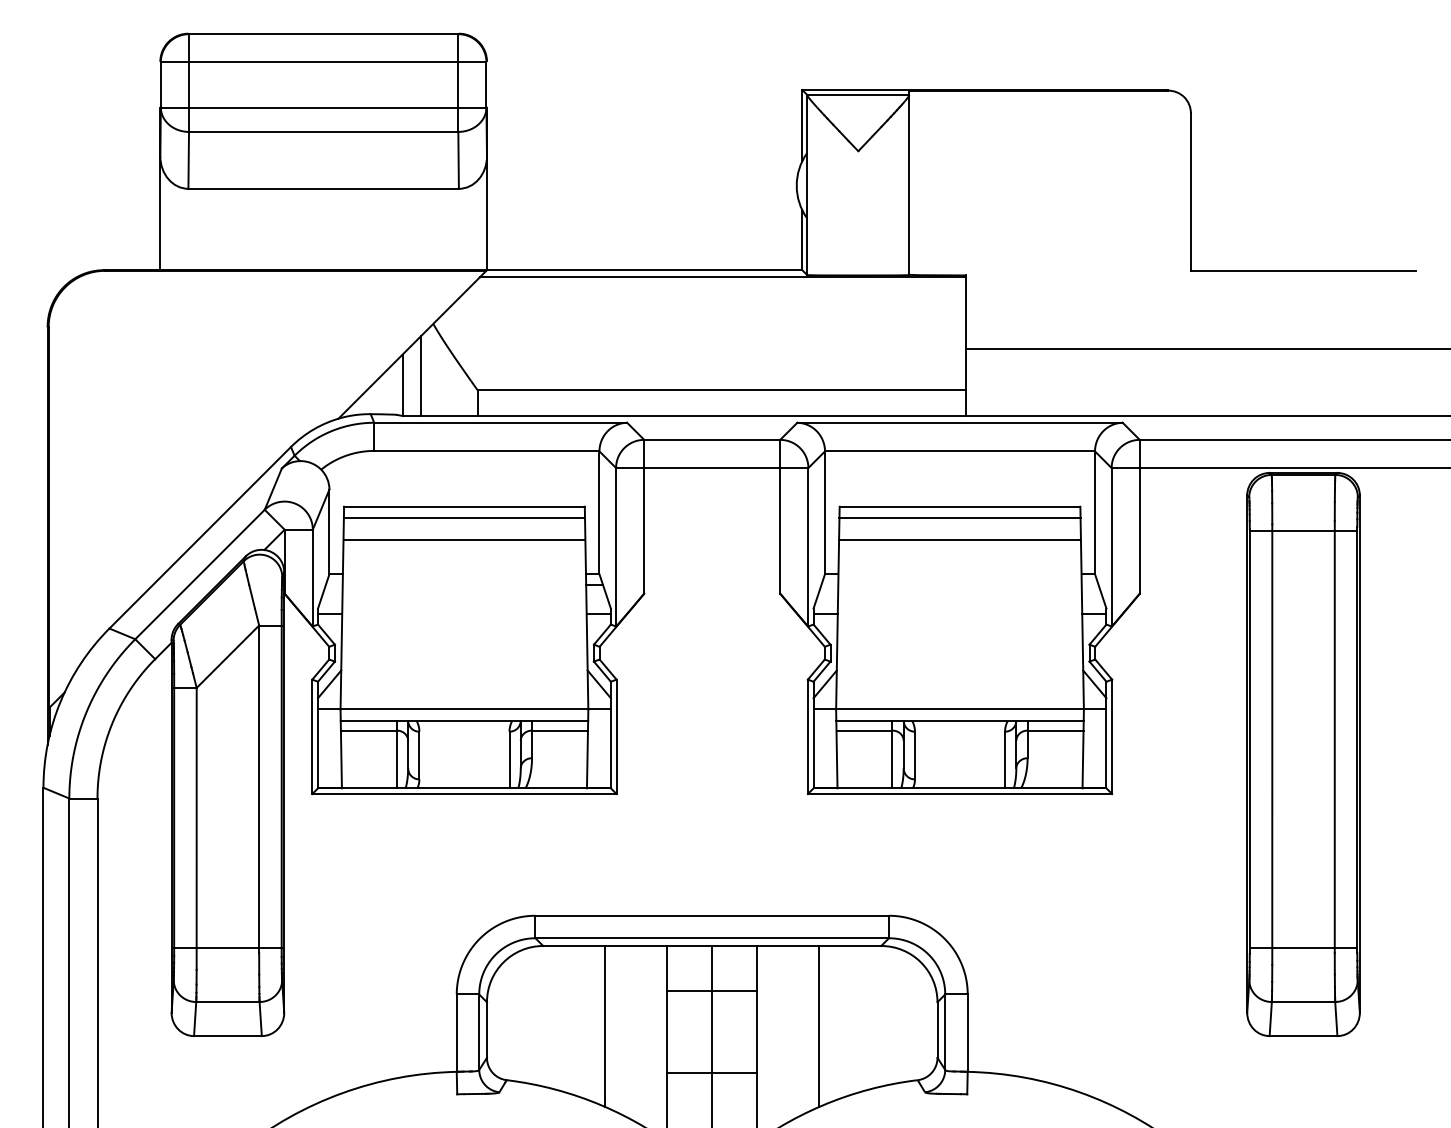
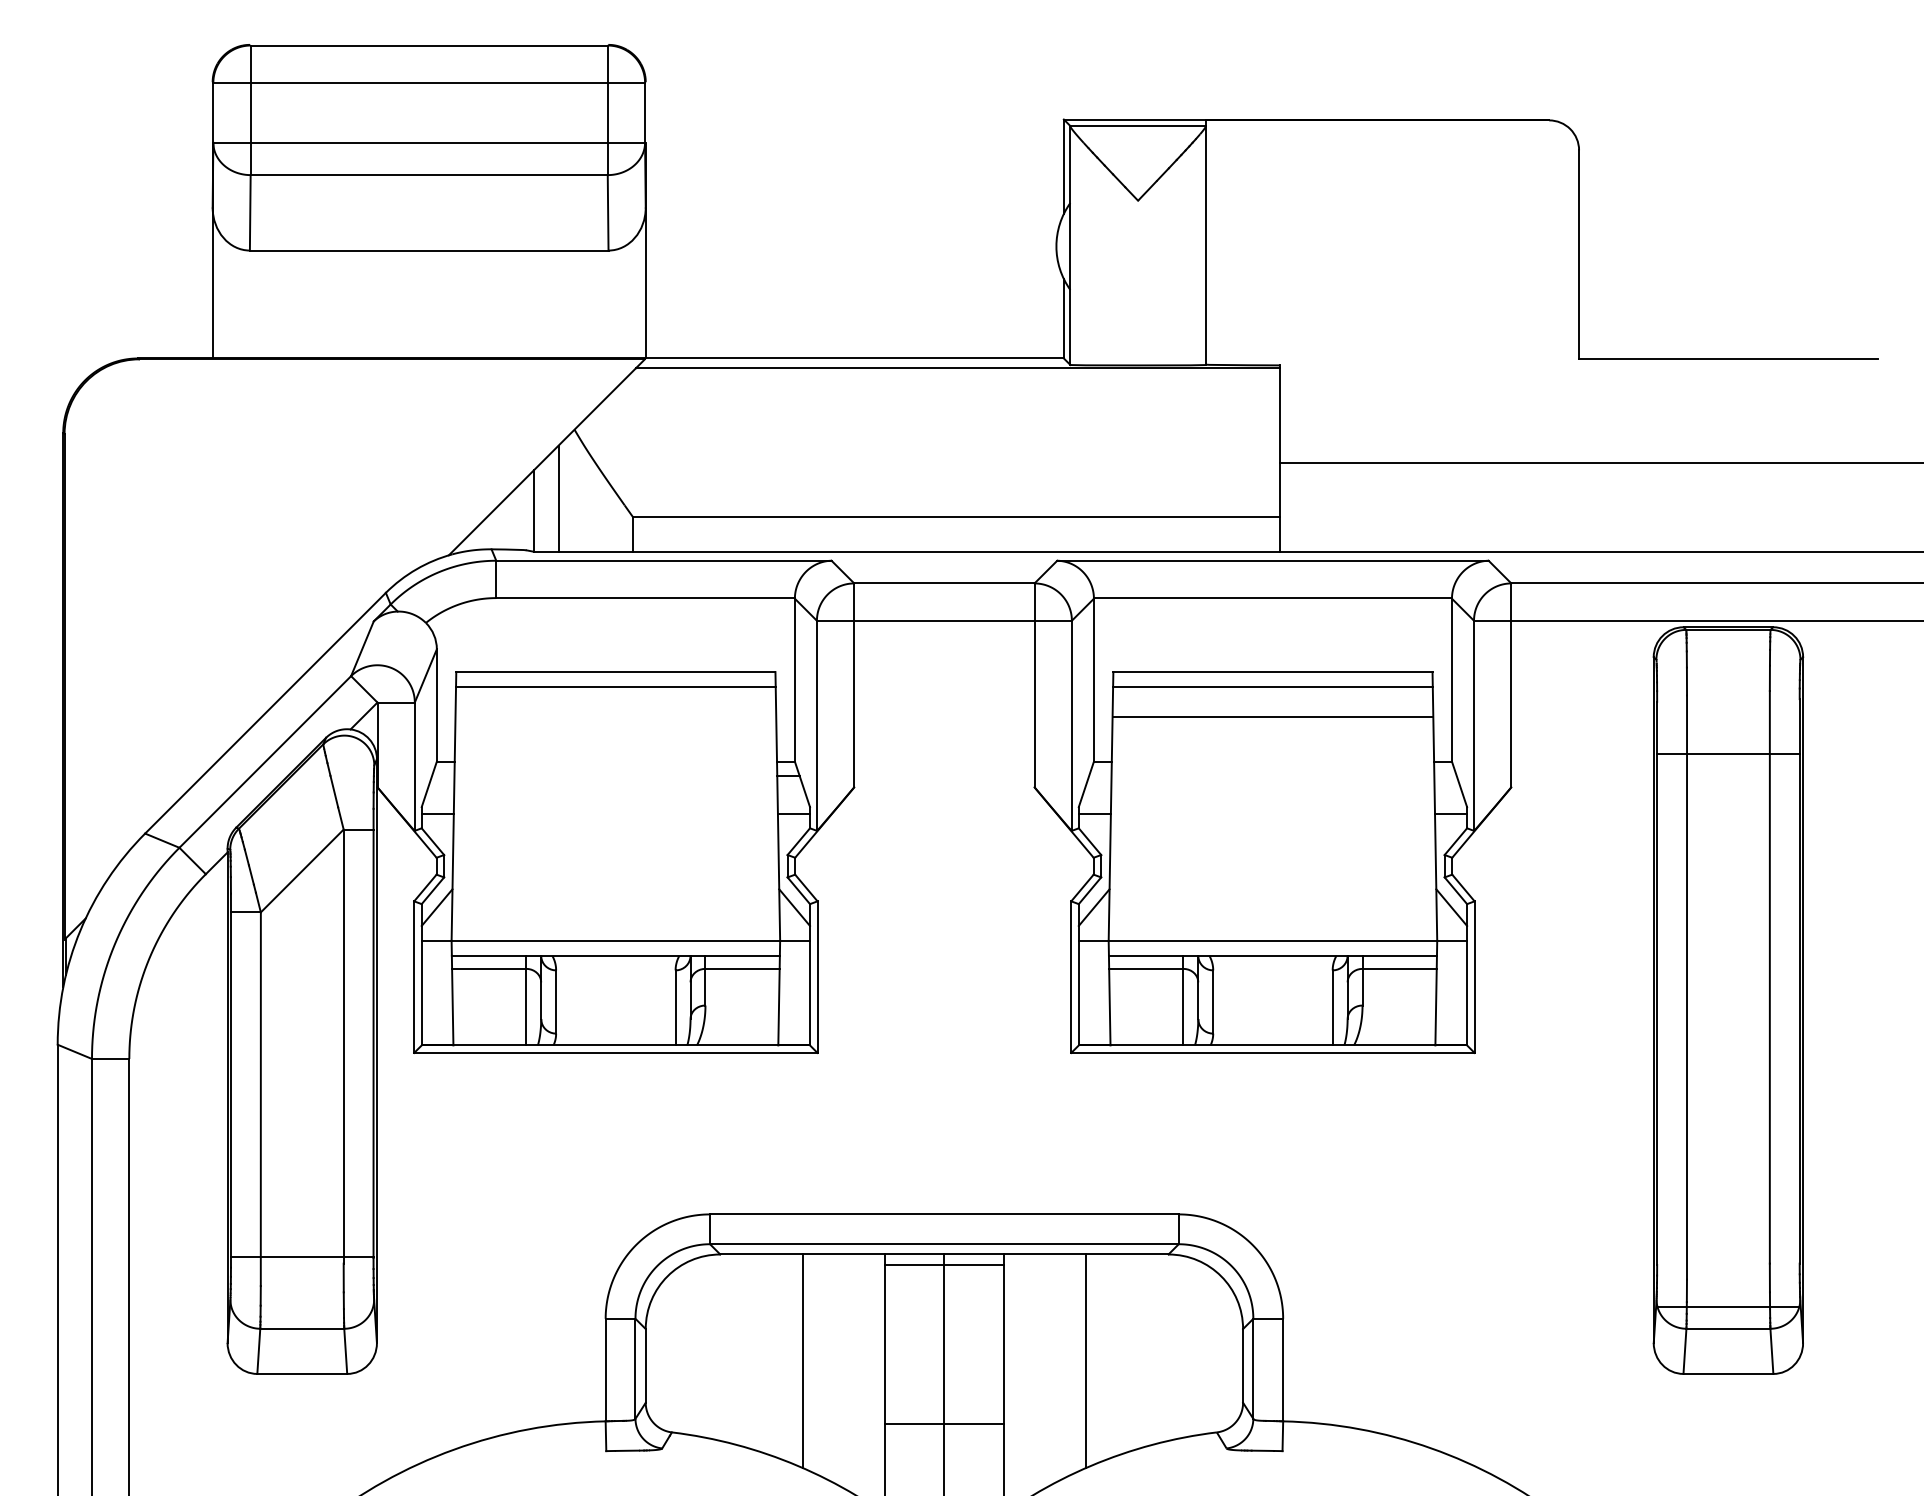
line: (1303, 531) -> (1728, 753), moved
line: (464, 540) -> (615, 716), removed
line: (1303, 947) -> (1728, 1306), moved
line: (712, 991) -> (944, 1265), moved

